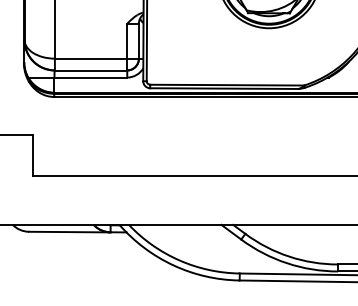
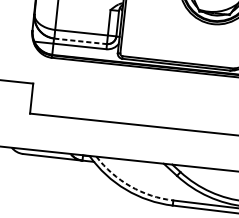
line: (91, 70) -> (80, 41), solid -> dashed
arc: (179, 260) -> (130, 186), solid -> dashed

